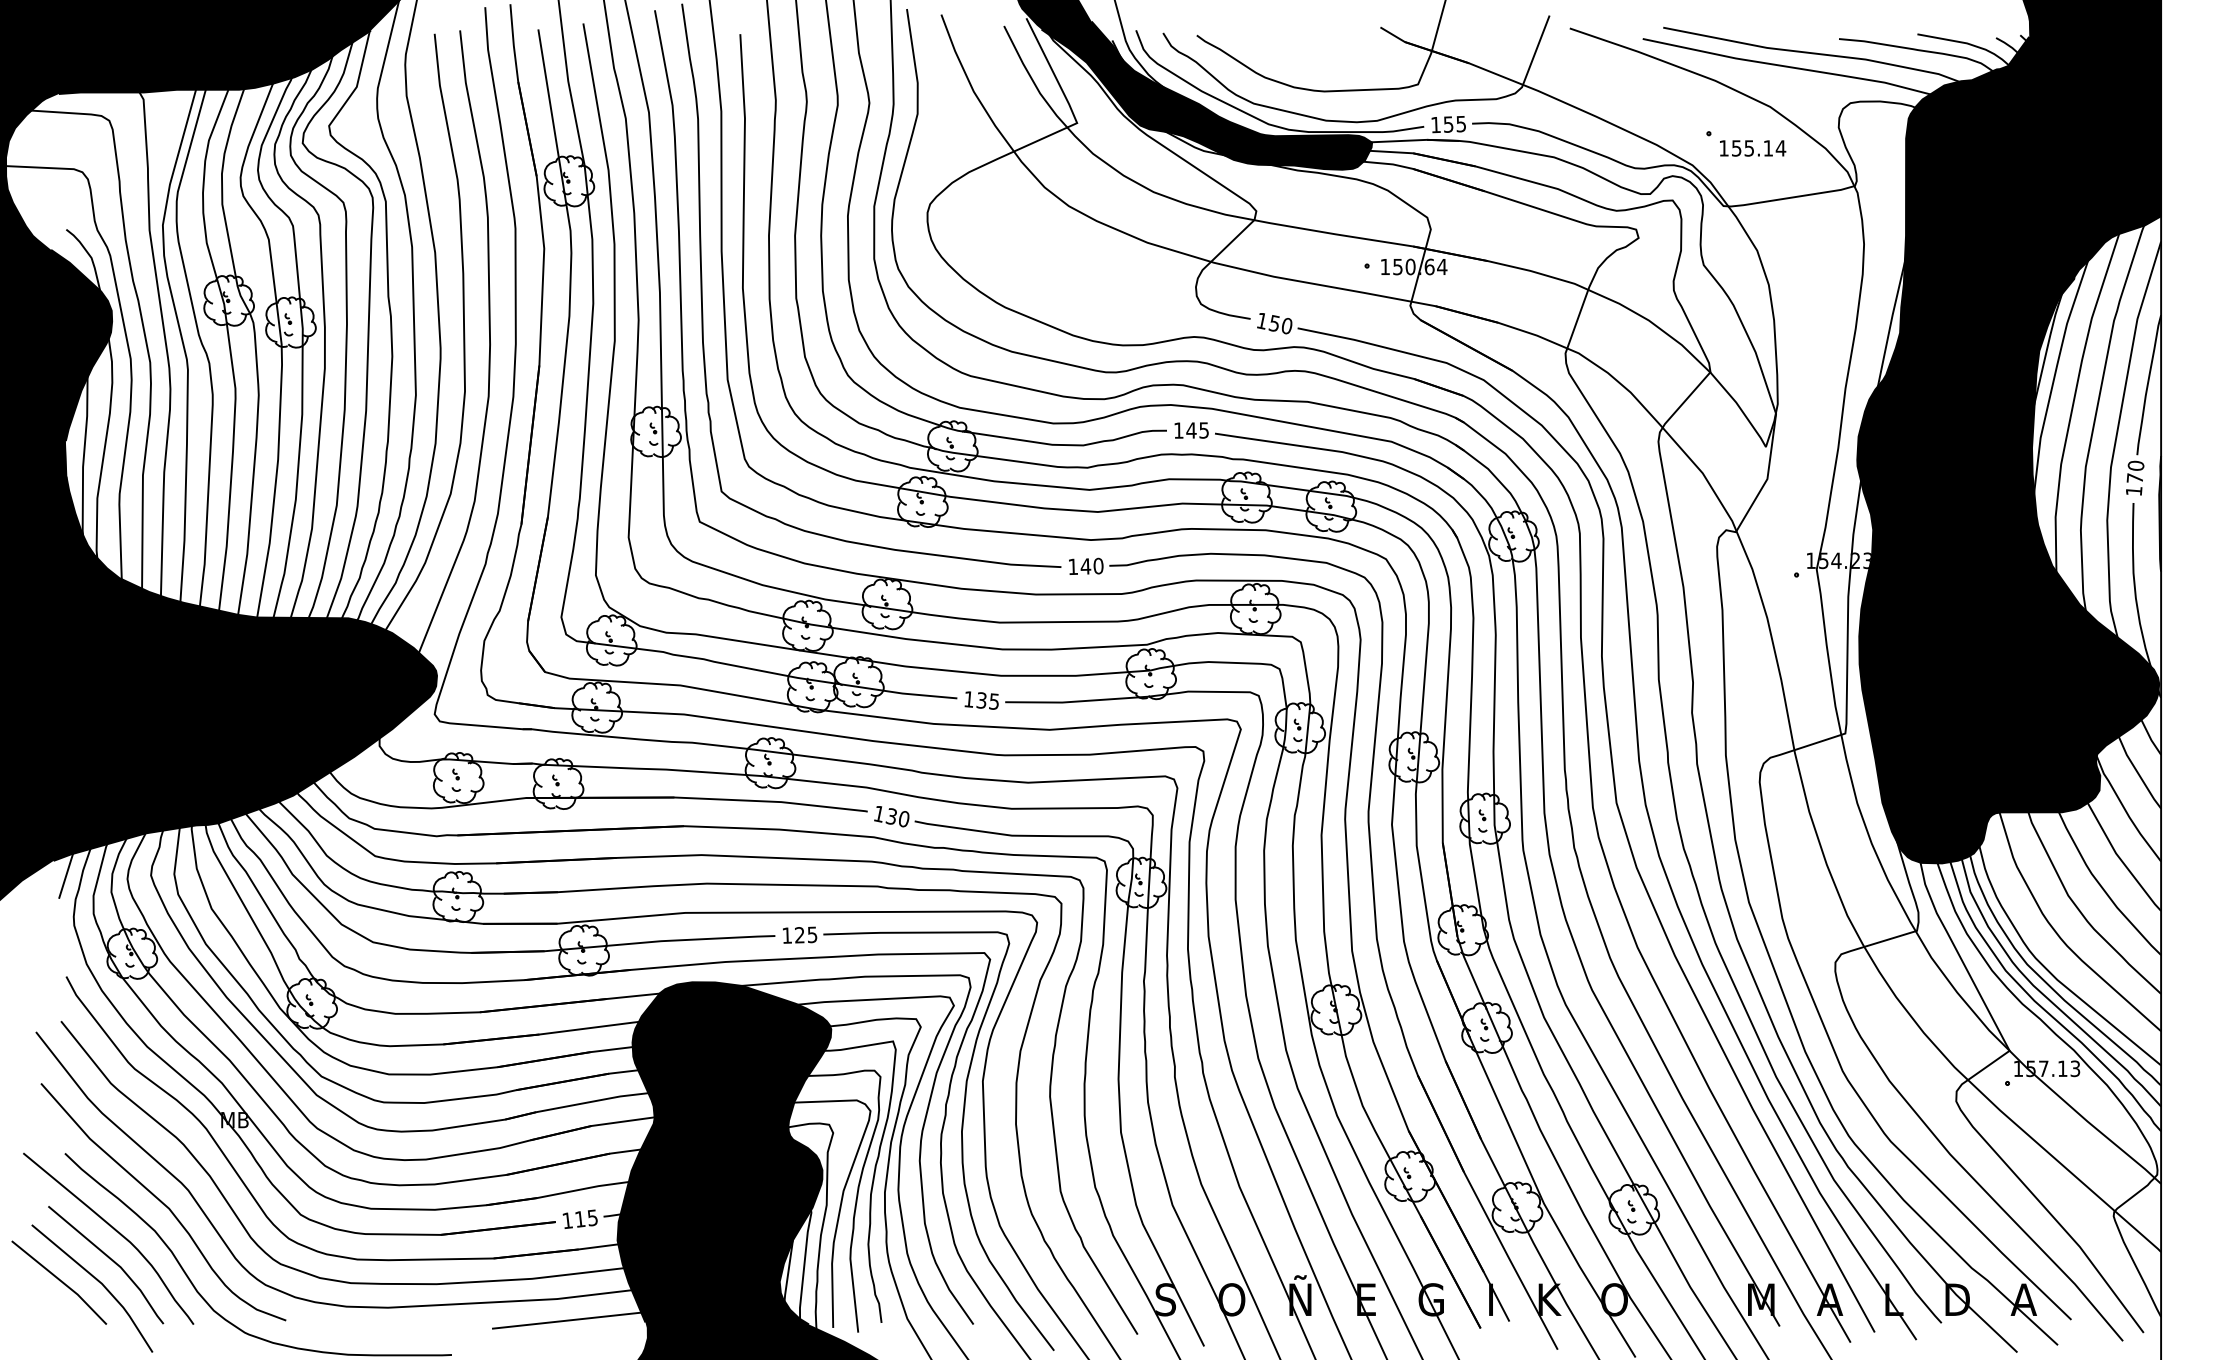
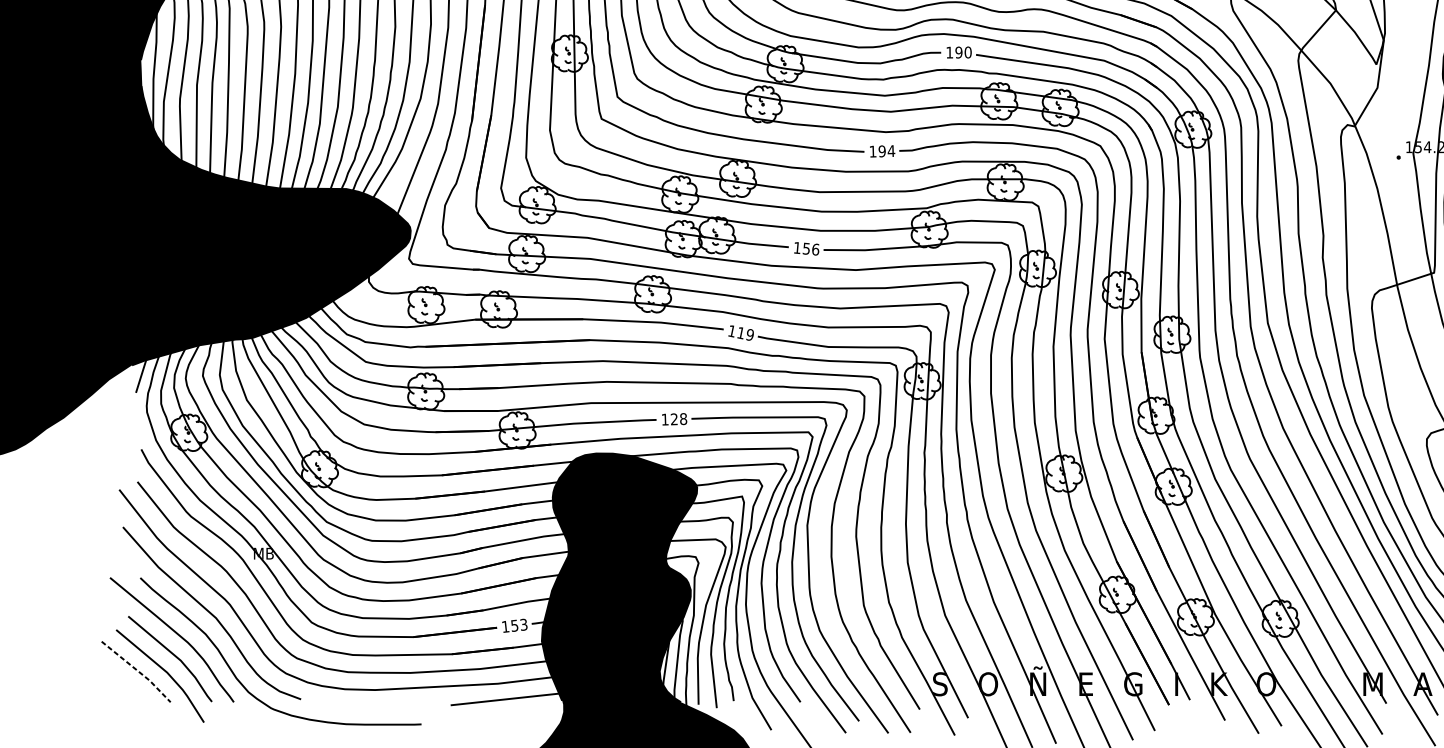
text: (1197, 430) -> (963, 52), 145 -> 190
text: (1091, 565) -> (886, 150), 140 -> 194
text: (988, 700) -> (811, 248), 135 -> 156
text: (897, 817) -> (745, 333), 130 -> 119
text: (812, 934) -> (683, 418), 125 -> 128
text: (586, 1218) -> (519, 625), 115 -> 153
line: (61, 1281) -> (137, 670), solid -> dashed

